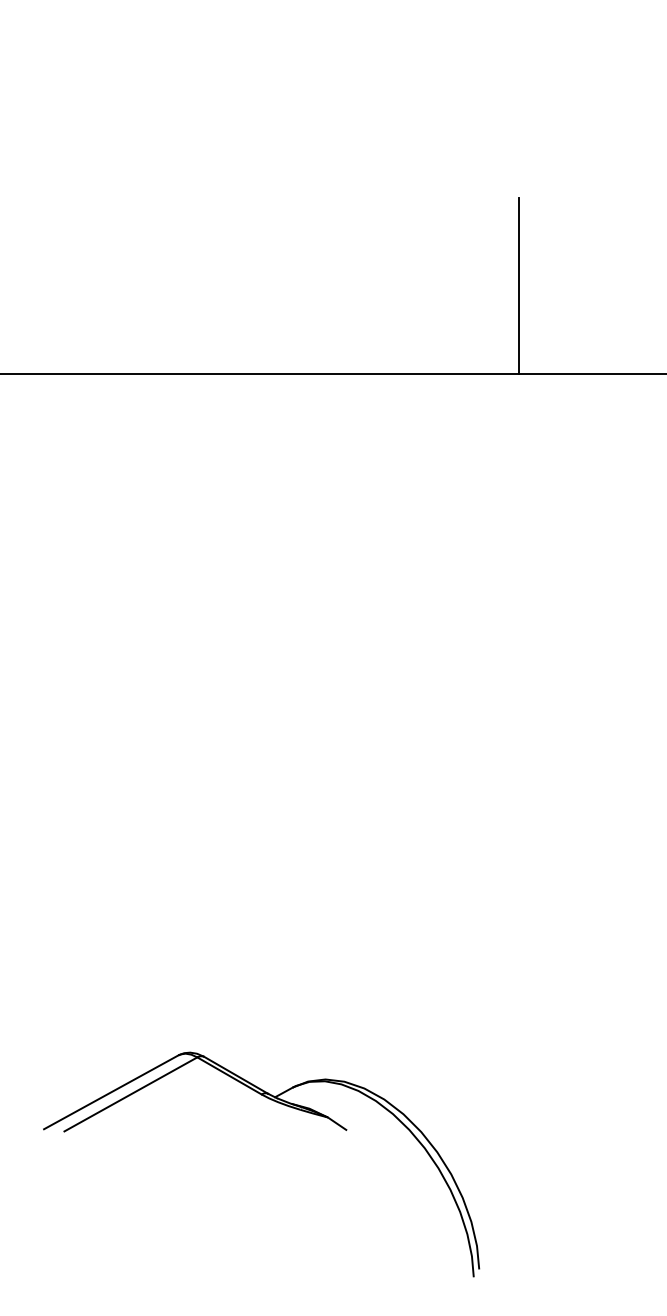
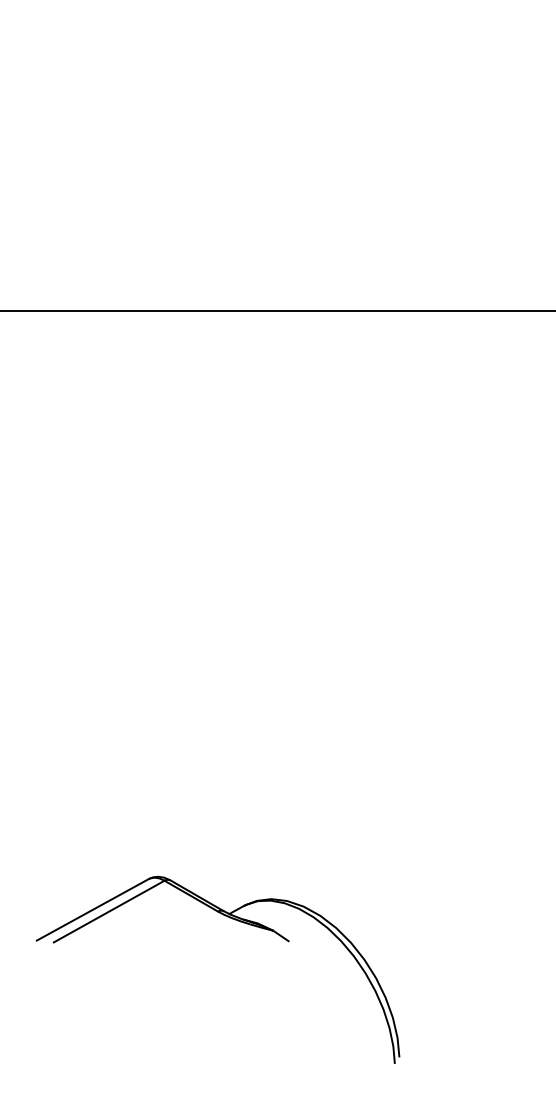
line: (518, 286) -> (432, 238), removed

